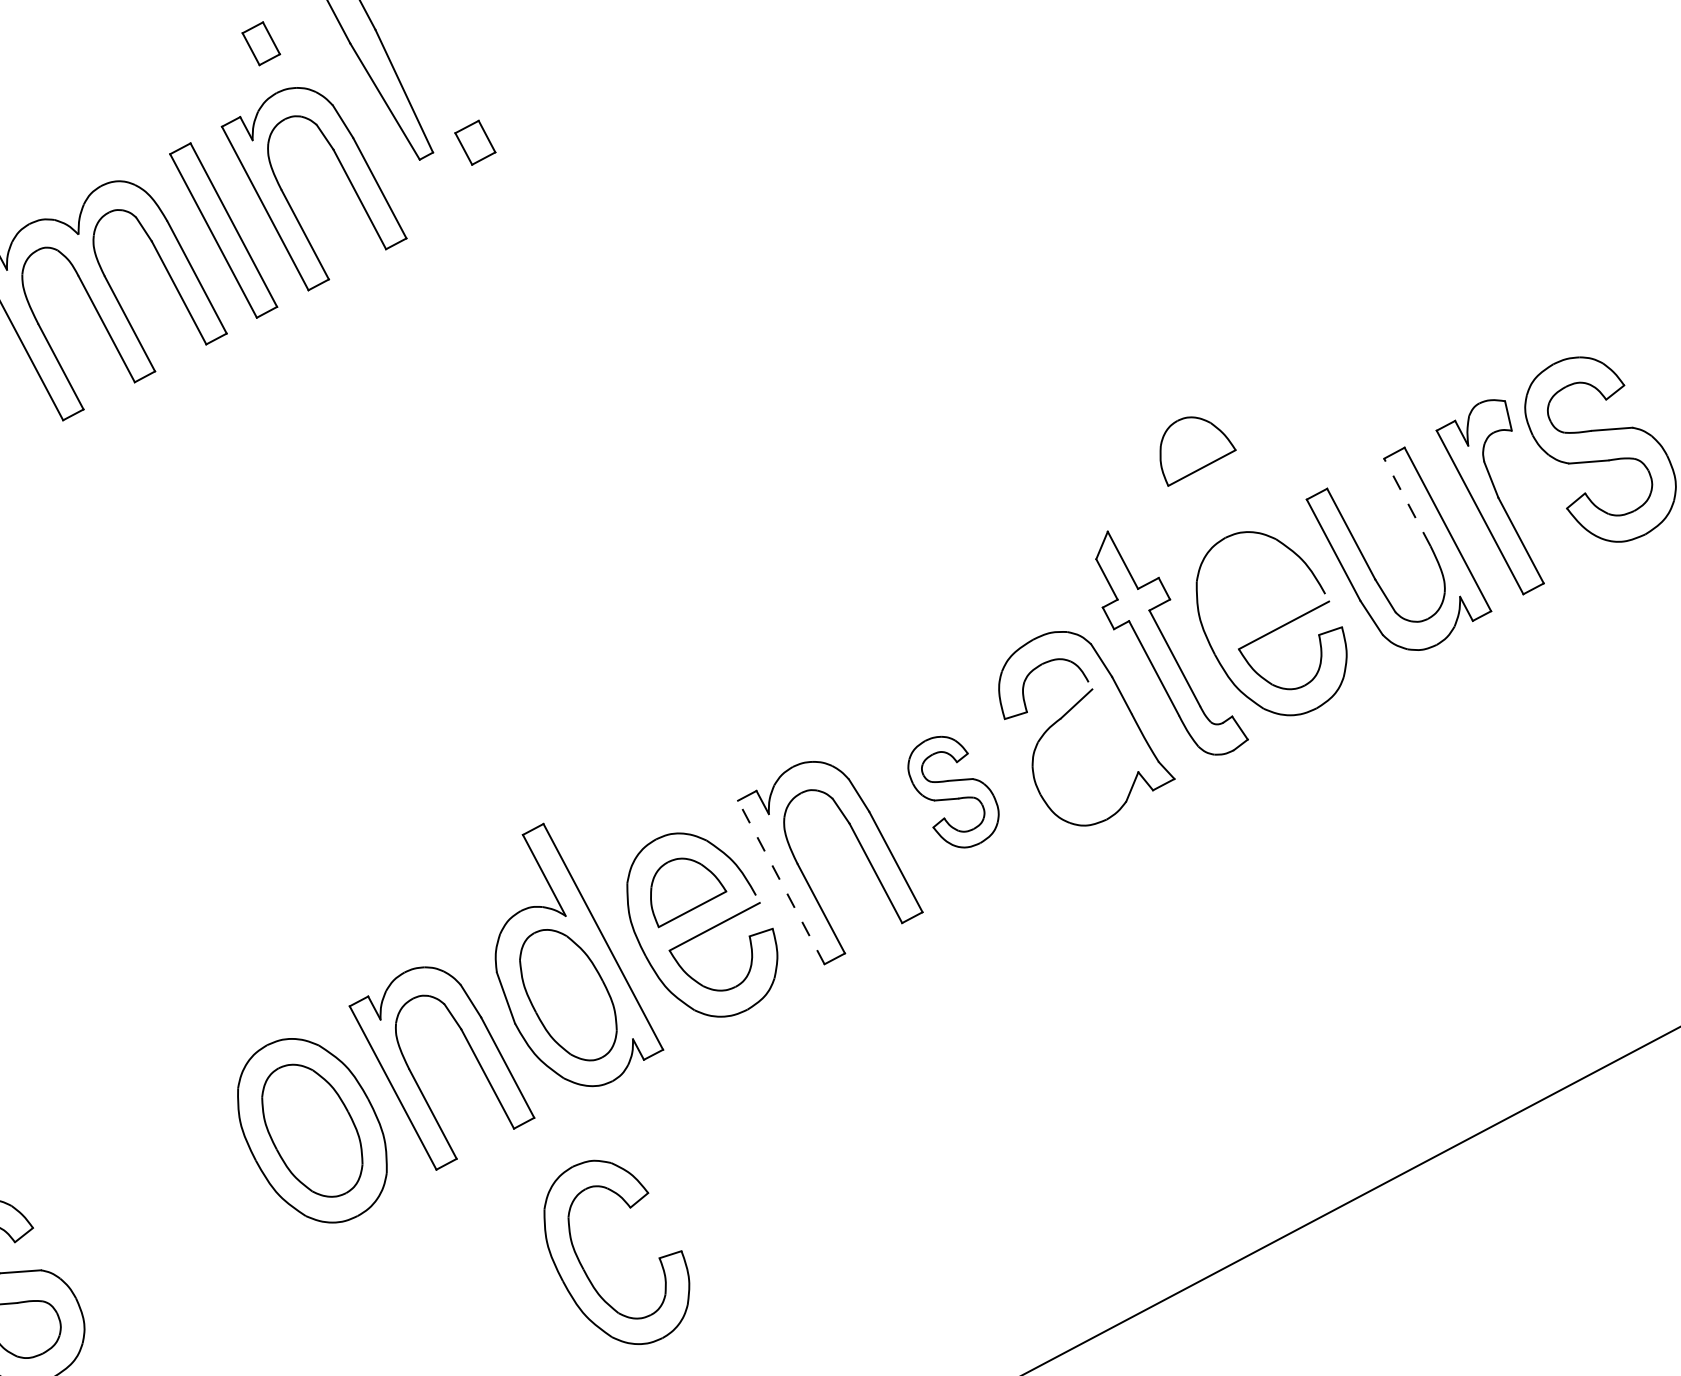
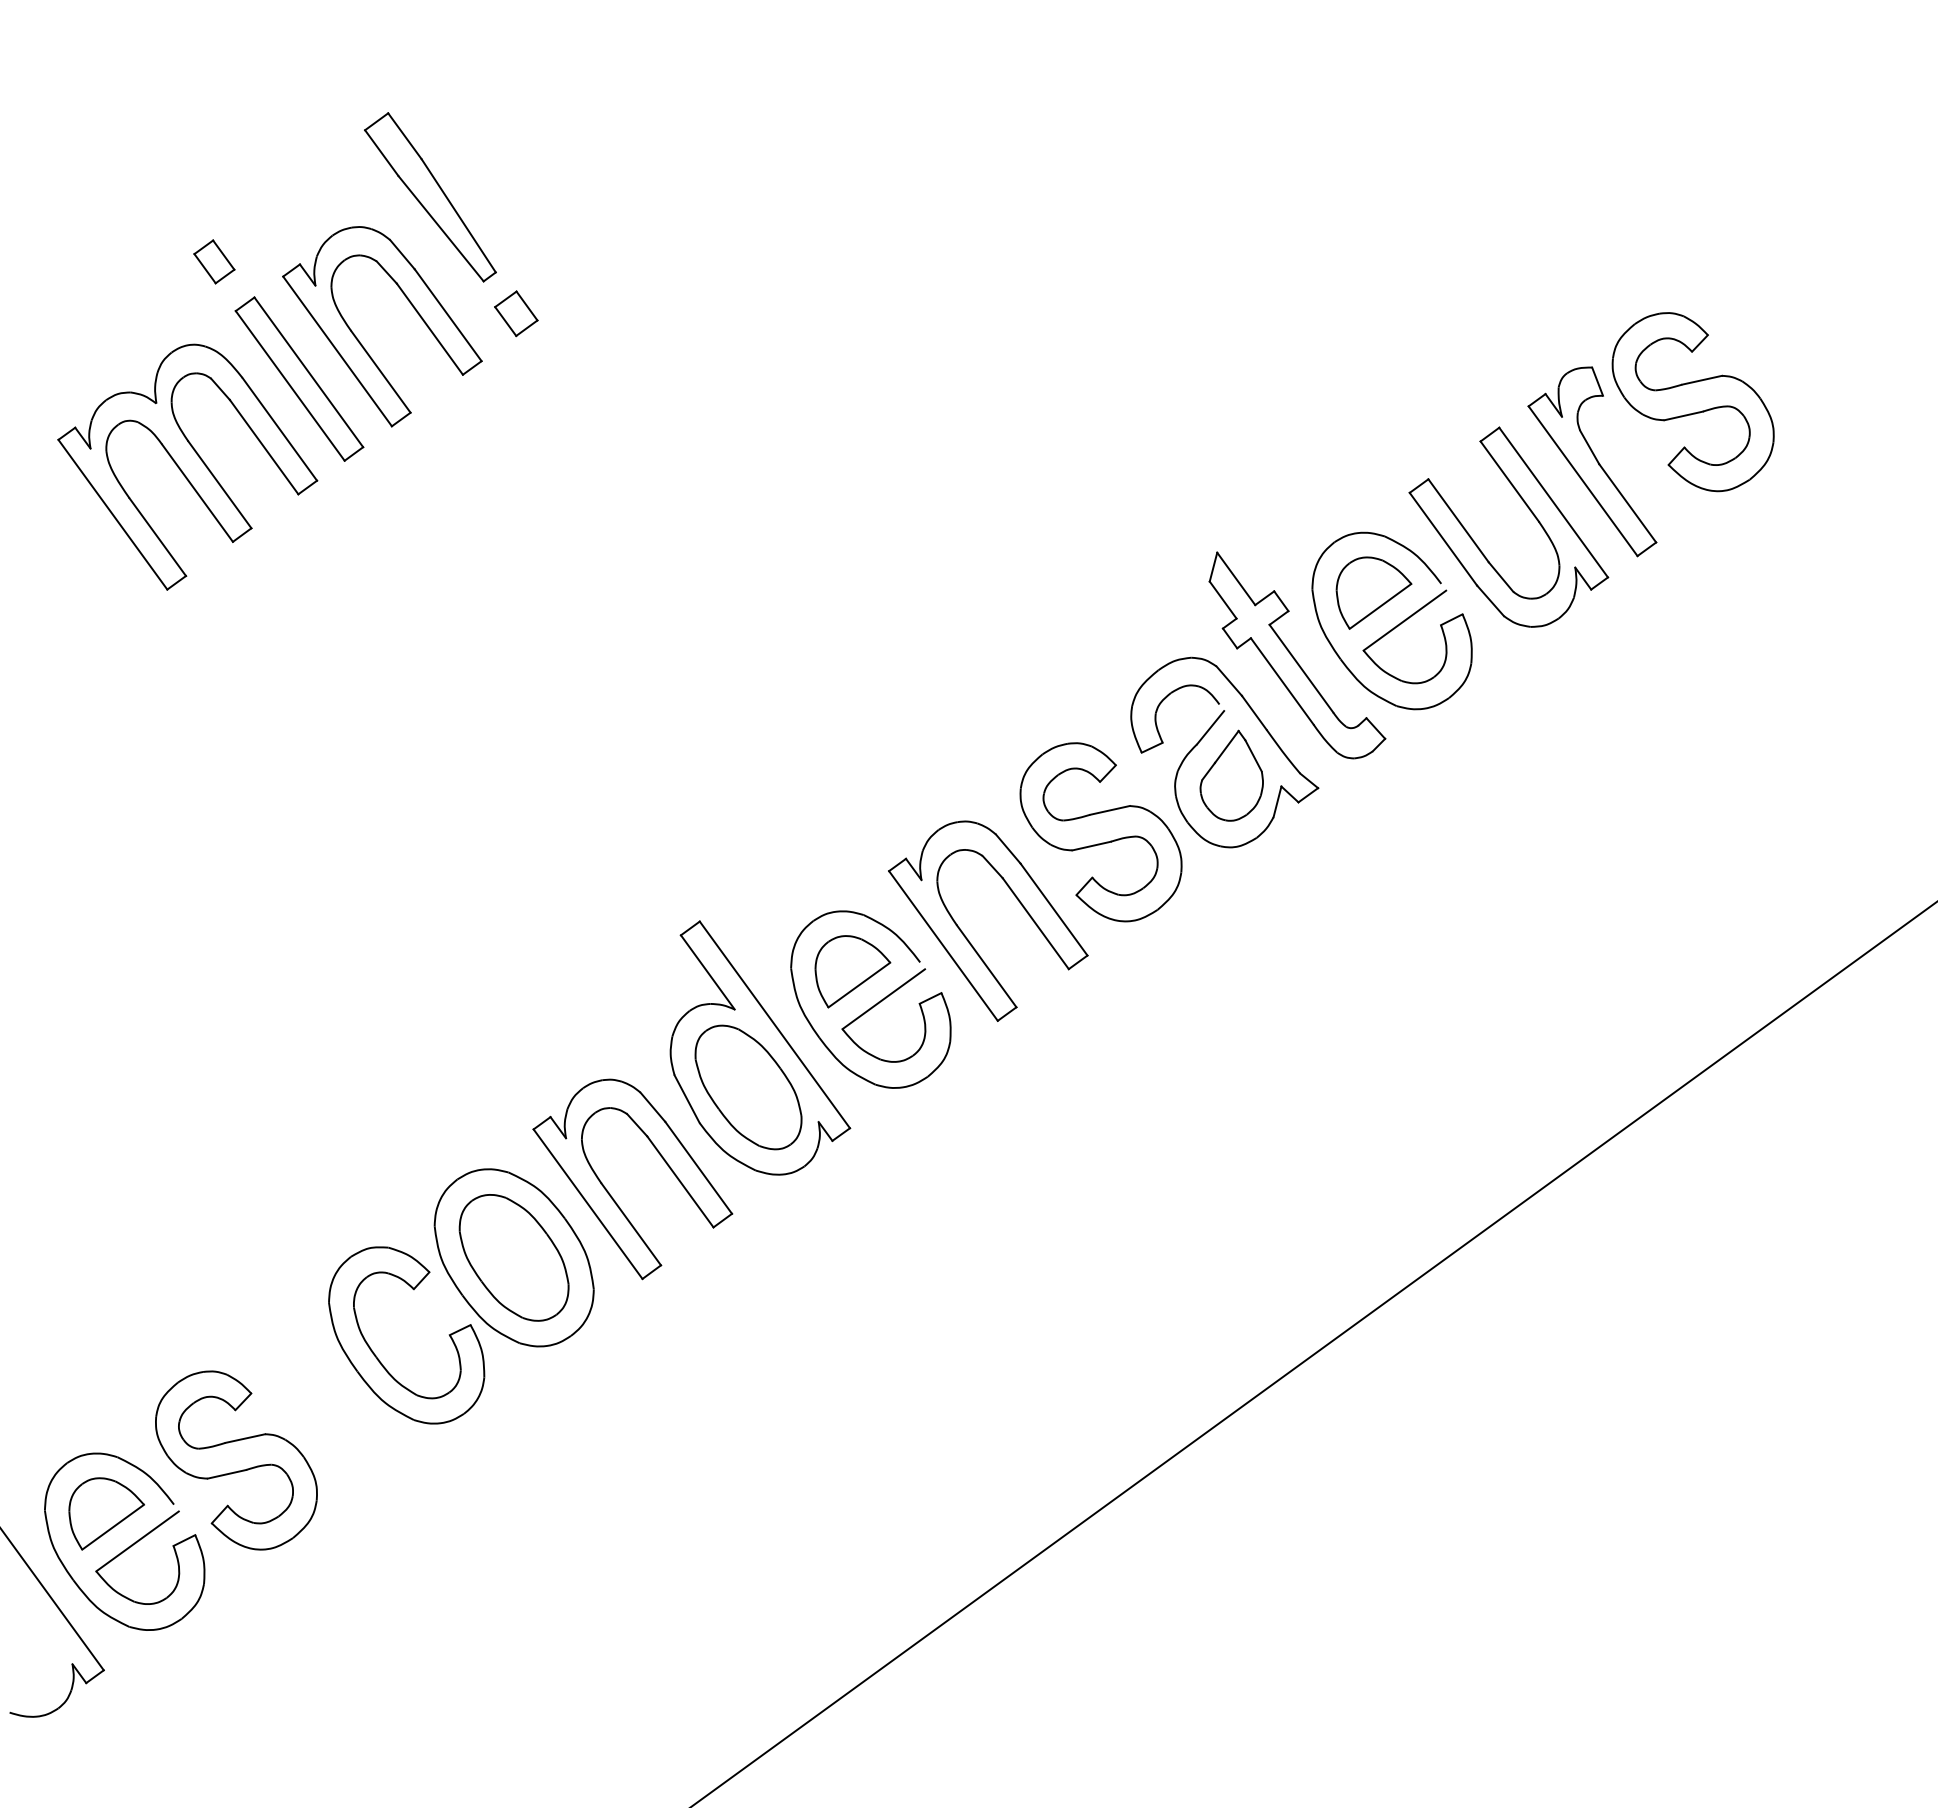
part: (261, 43) -> (214, 261), moved
part: (475, 142) -> (516, 313), moved
part: (1196, 453) -> (1373, 592), moved
line: (1407, 502) -> (1509, 481), dashed -> solid
part: (1090, 754) -> (1231, 775), added
part: (952, 792) -> (1100, 832), size x1.67
line: (781, 882) -> (943, 946), dashed -> solid
part: (584, 1268) -> (376, 1355), moved

